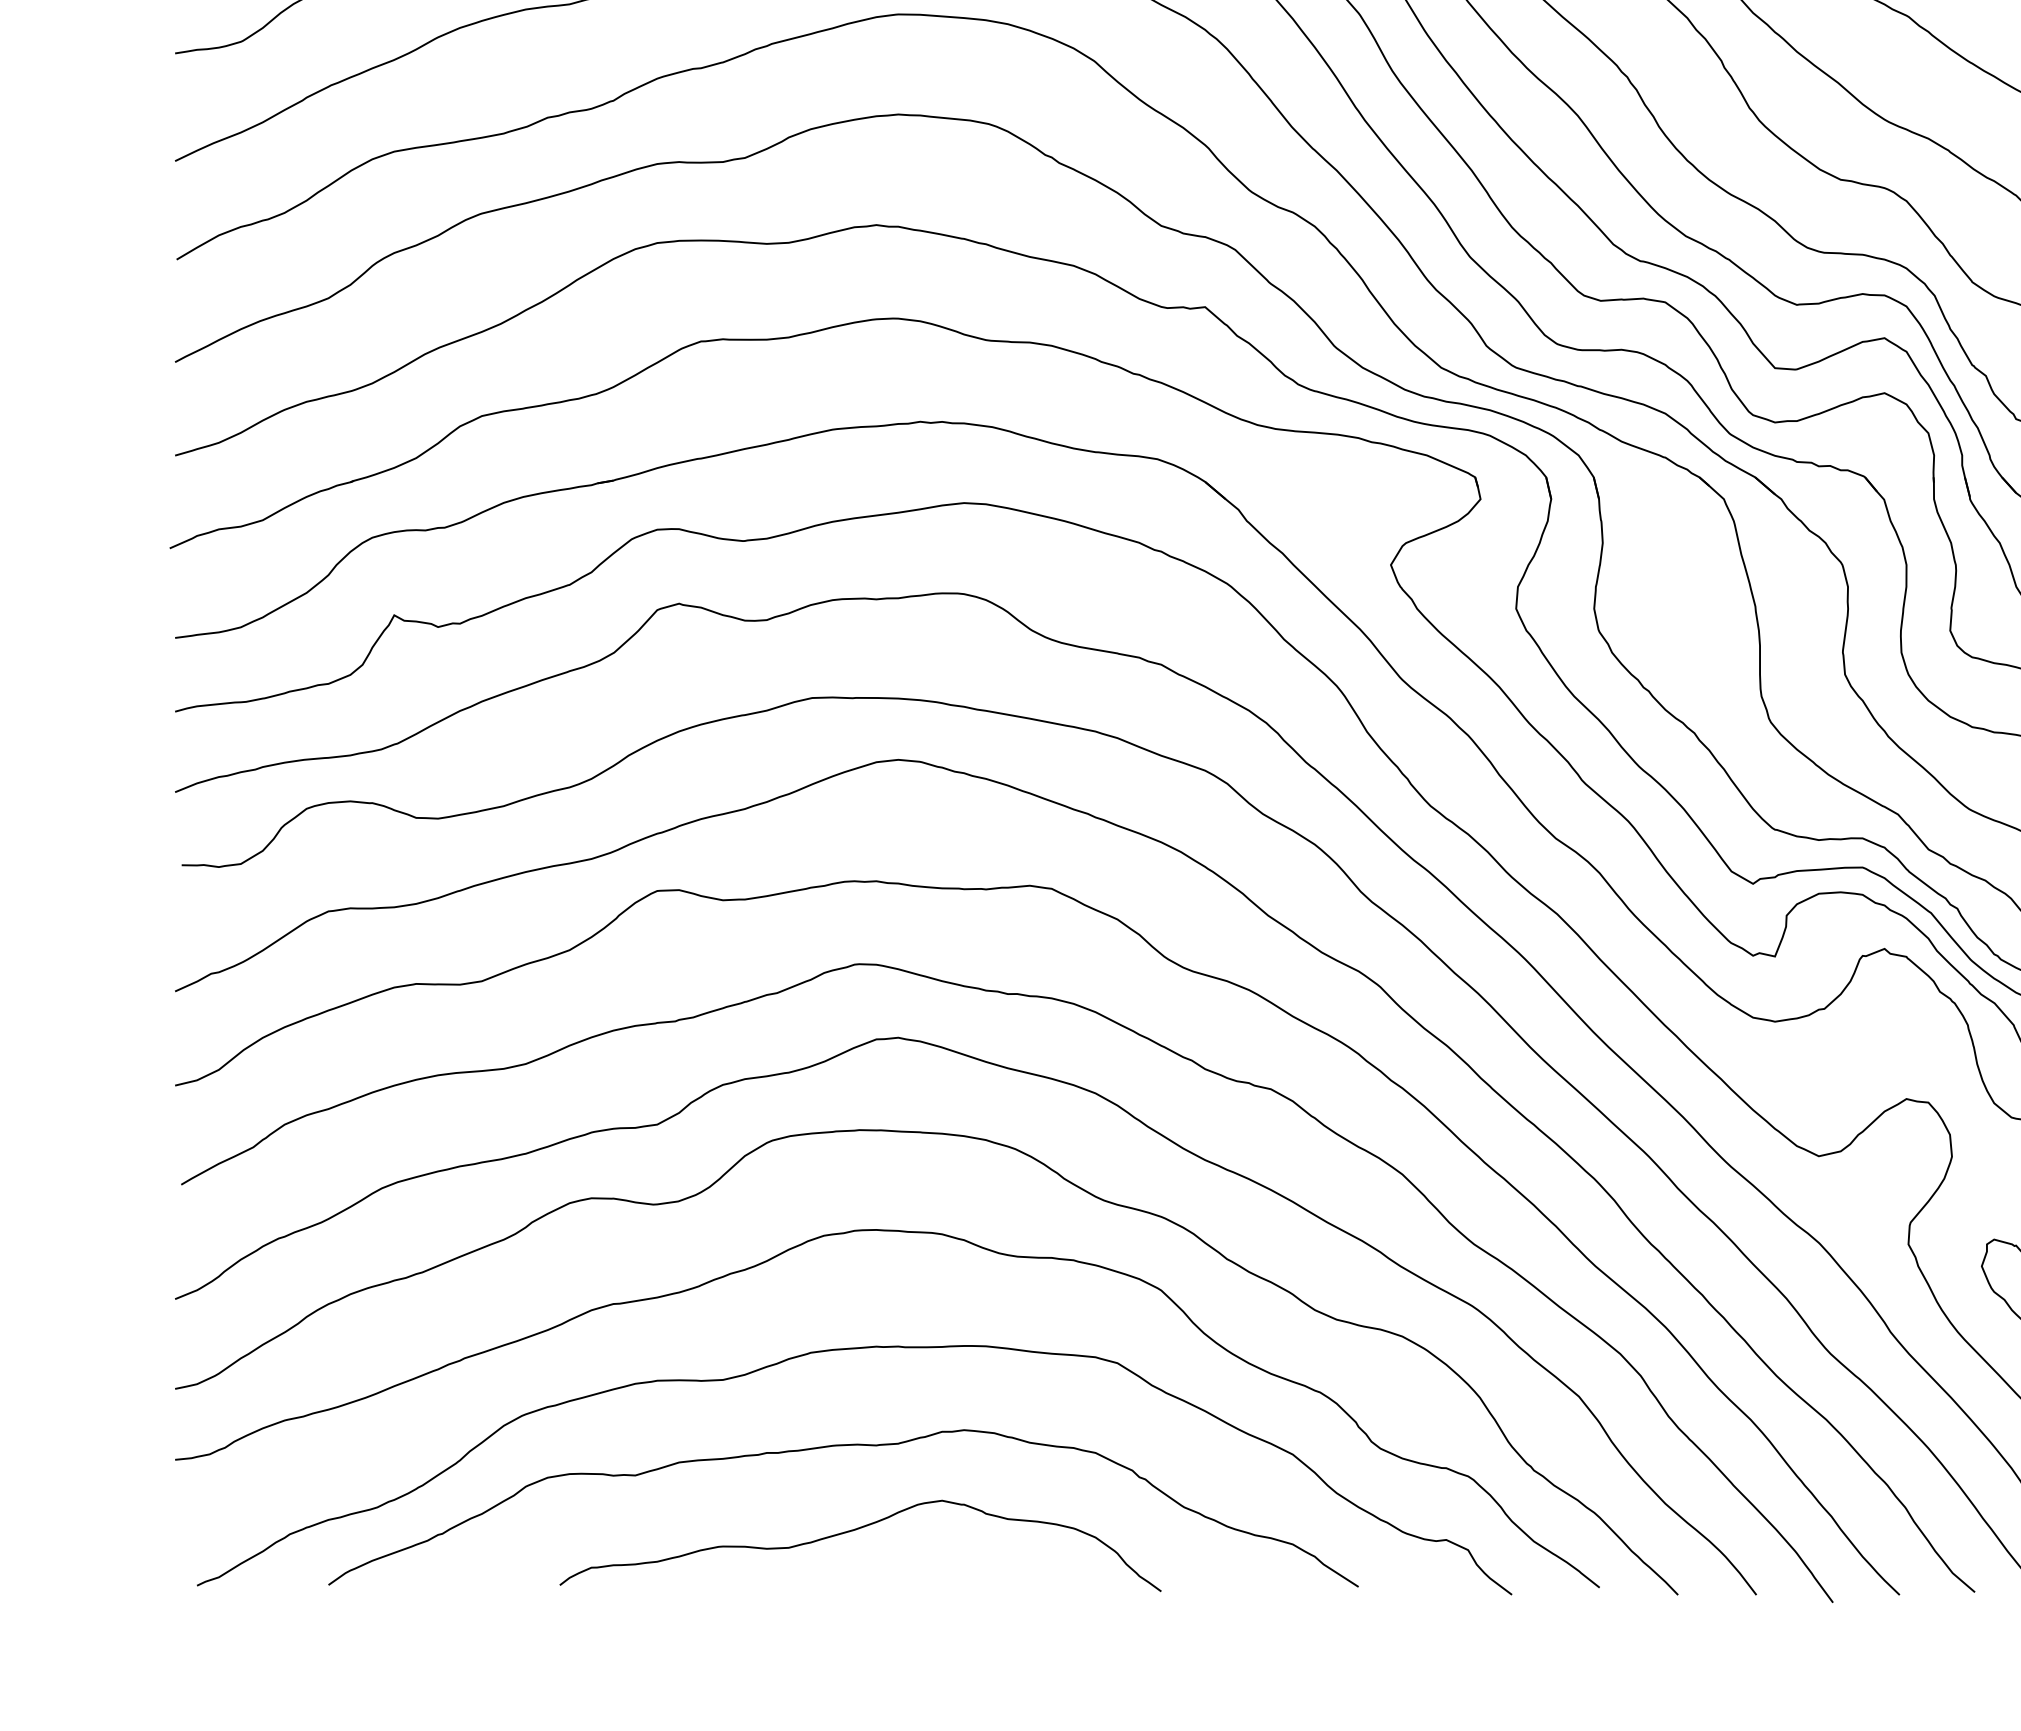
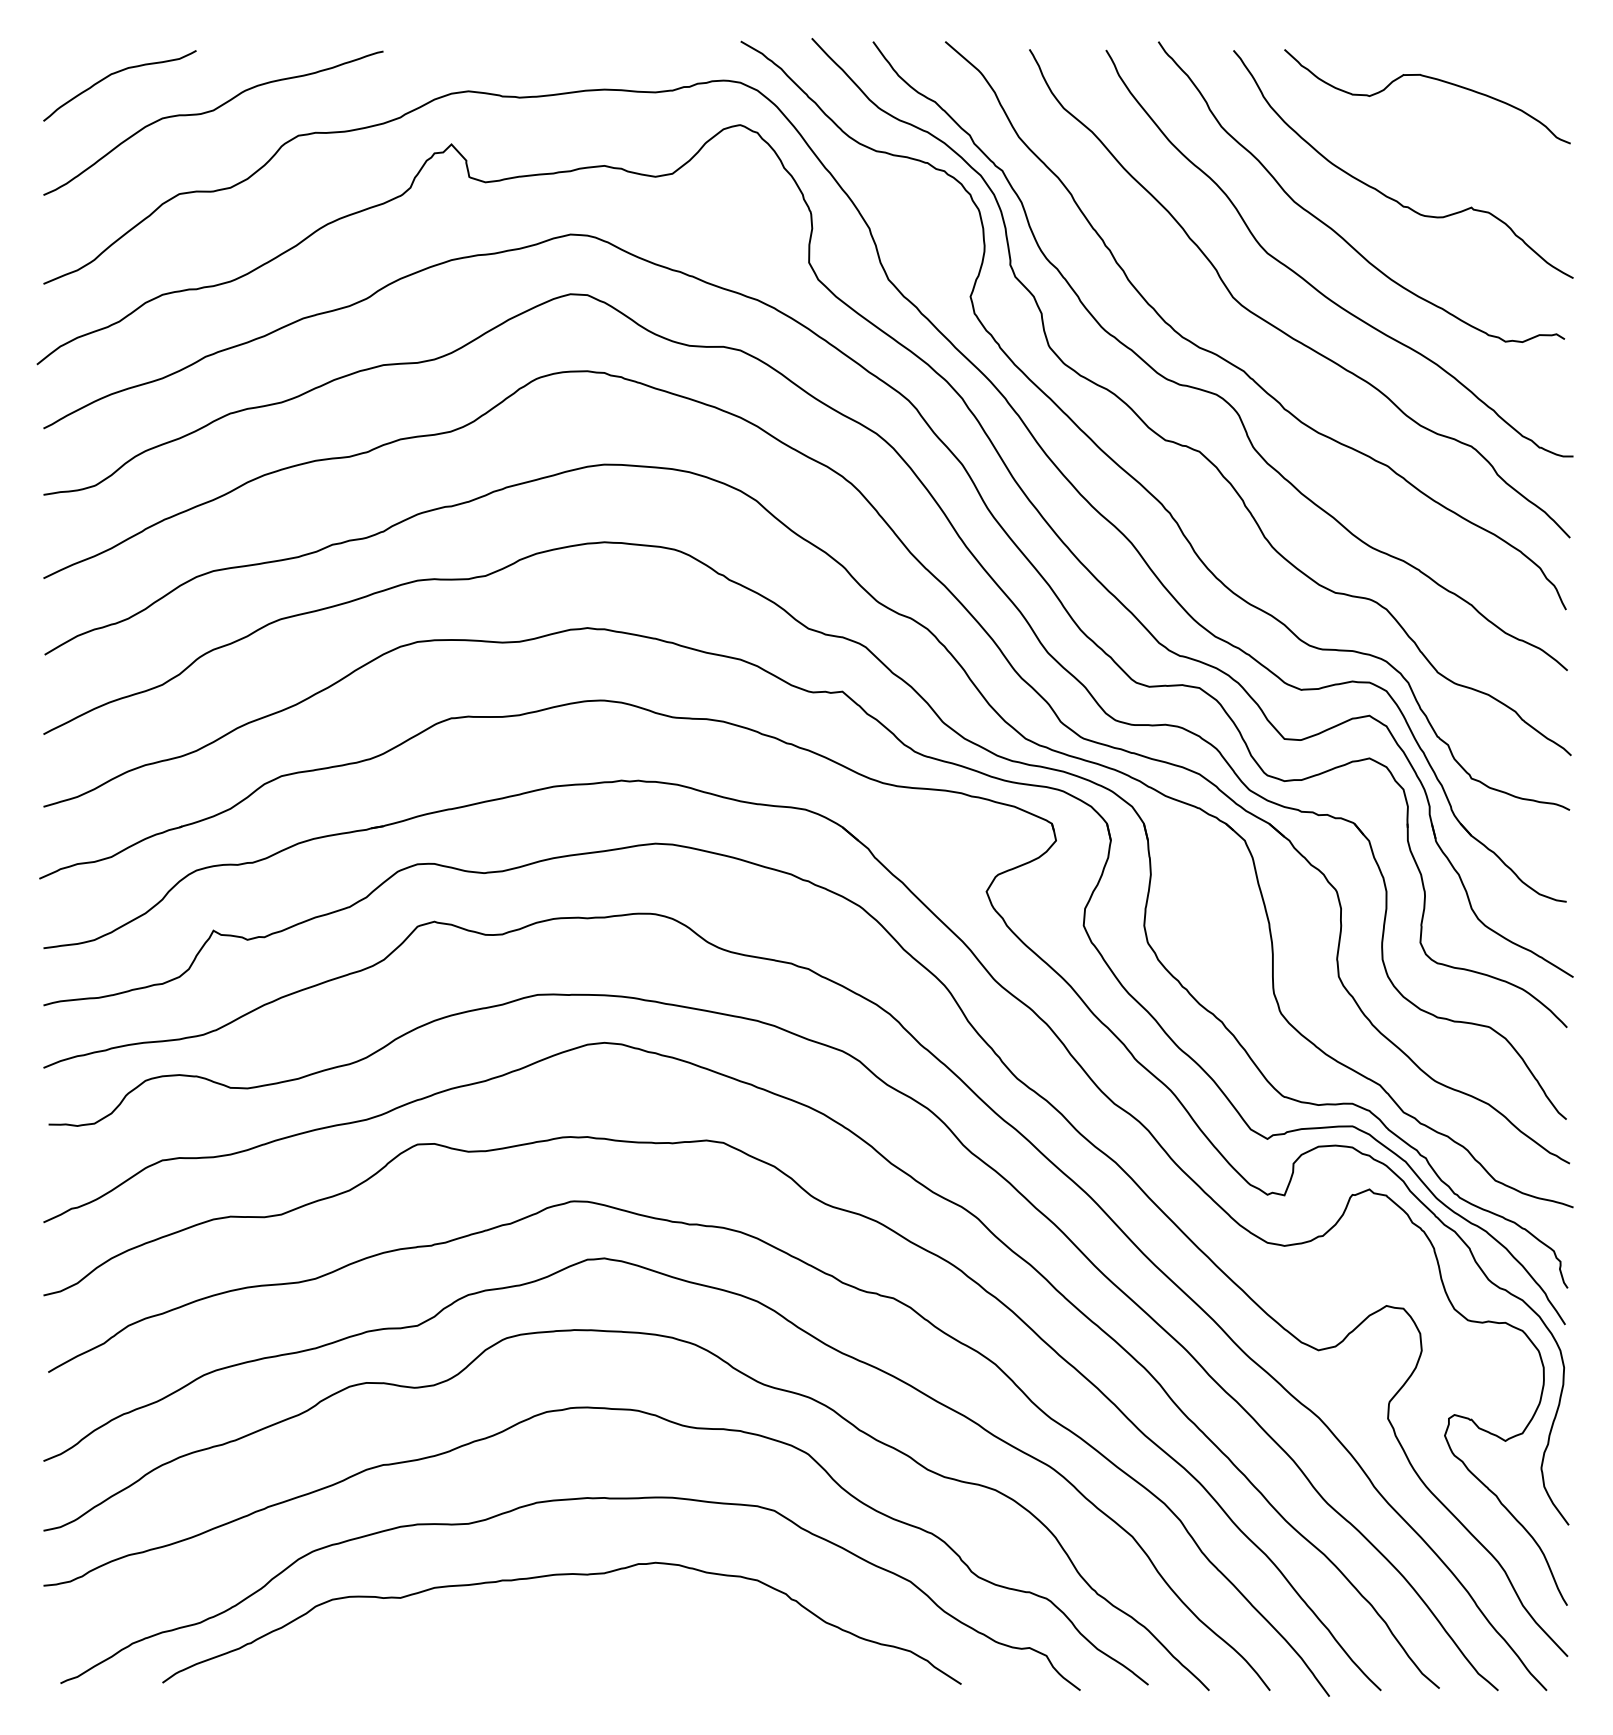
curve: (854, 1531) -> (570, 1641), removed

